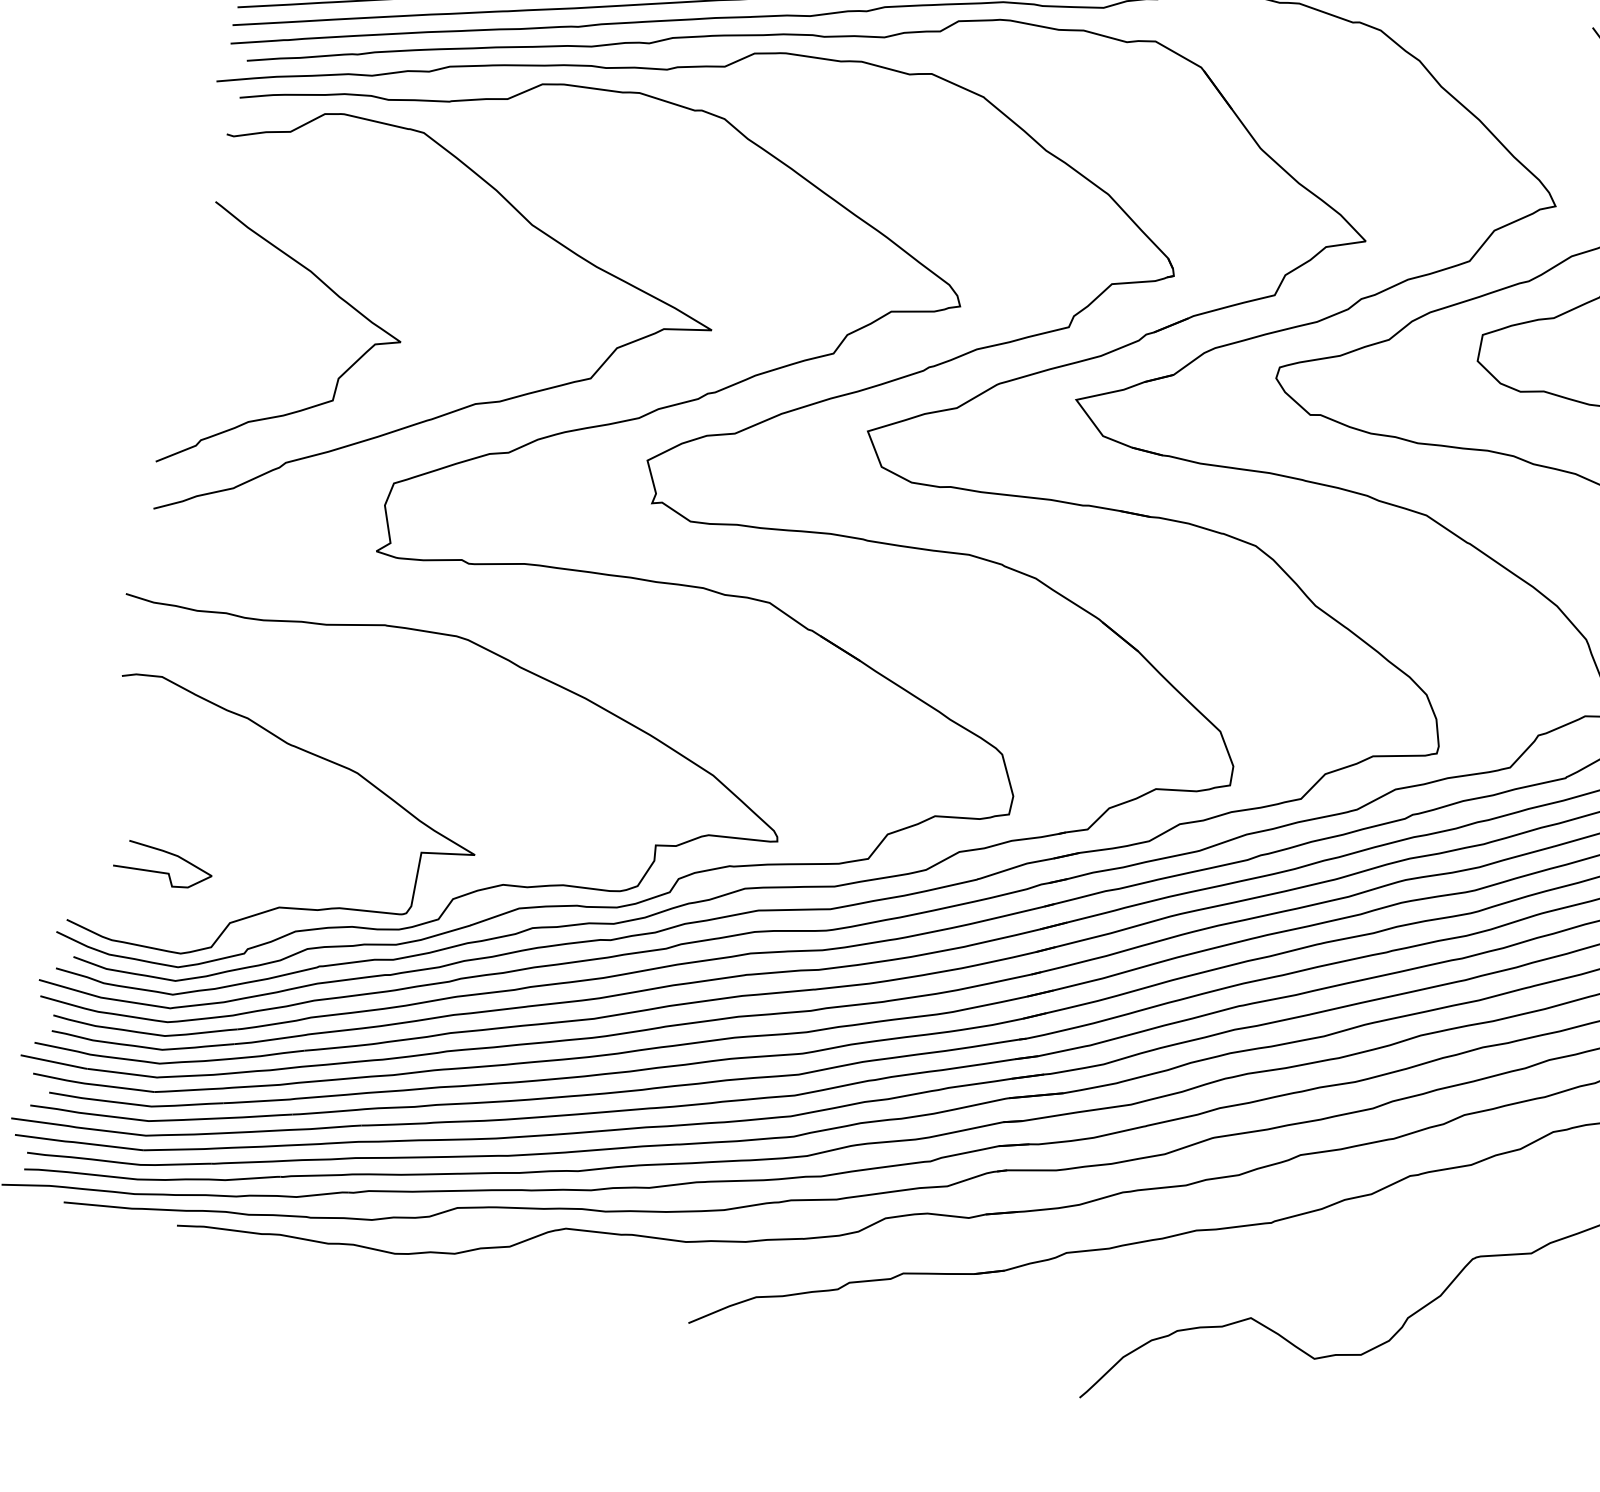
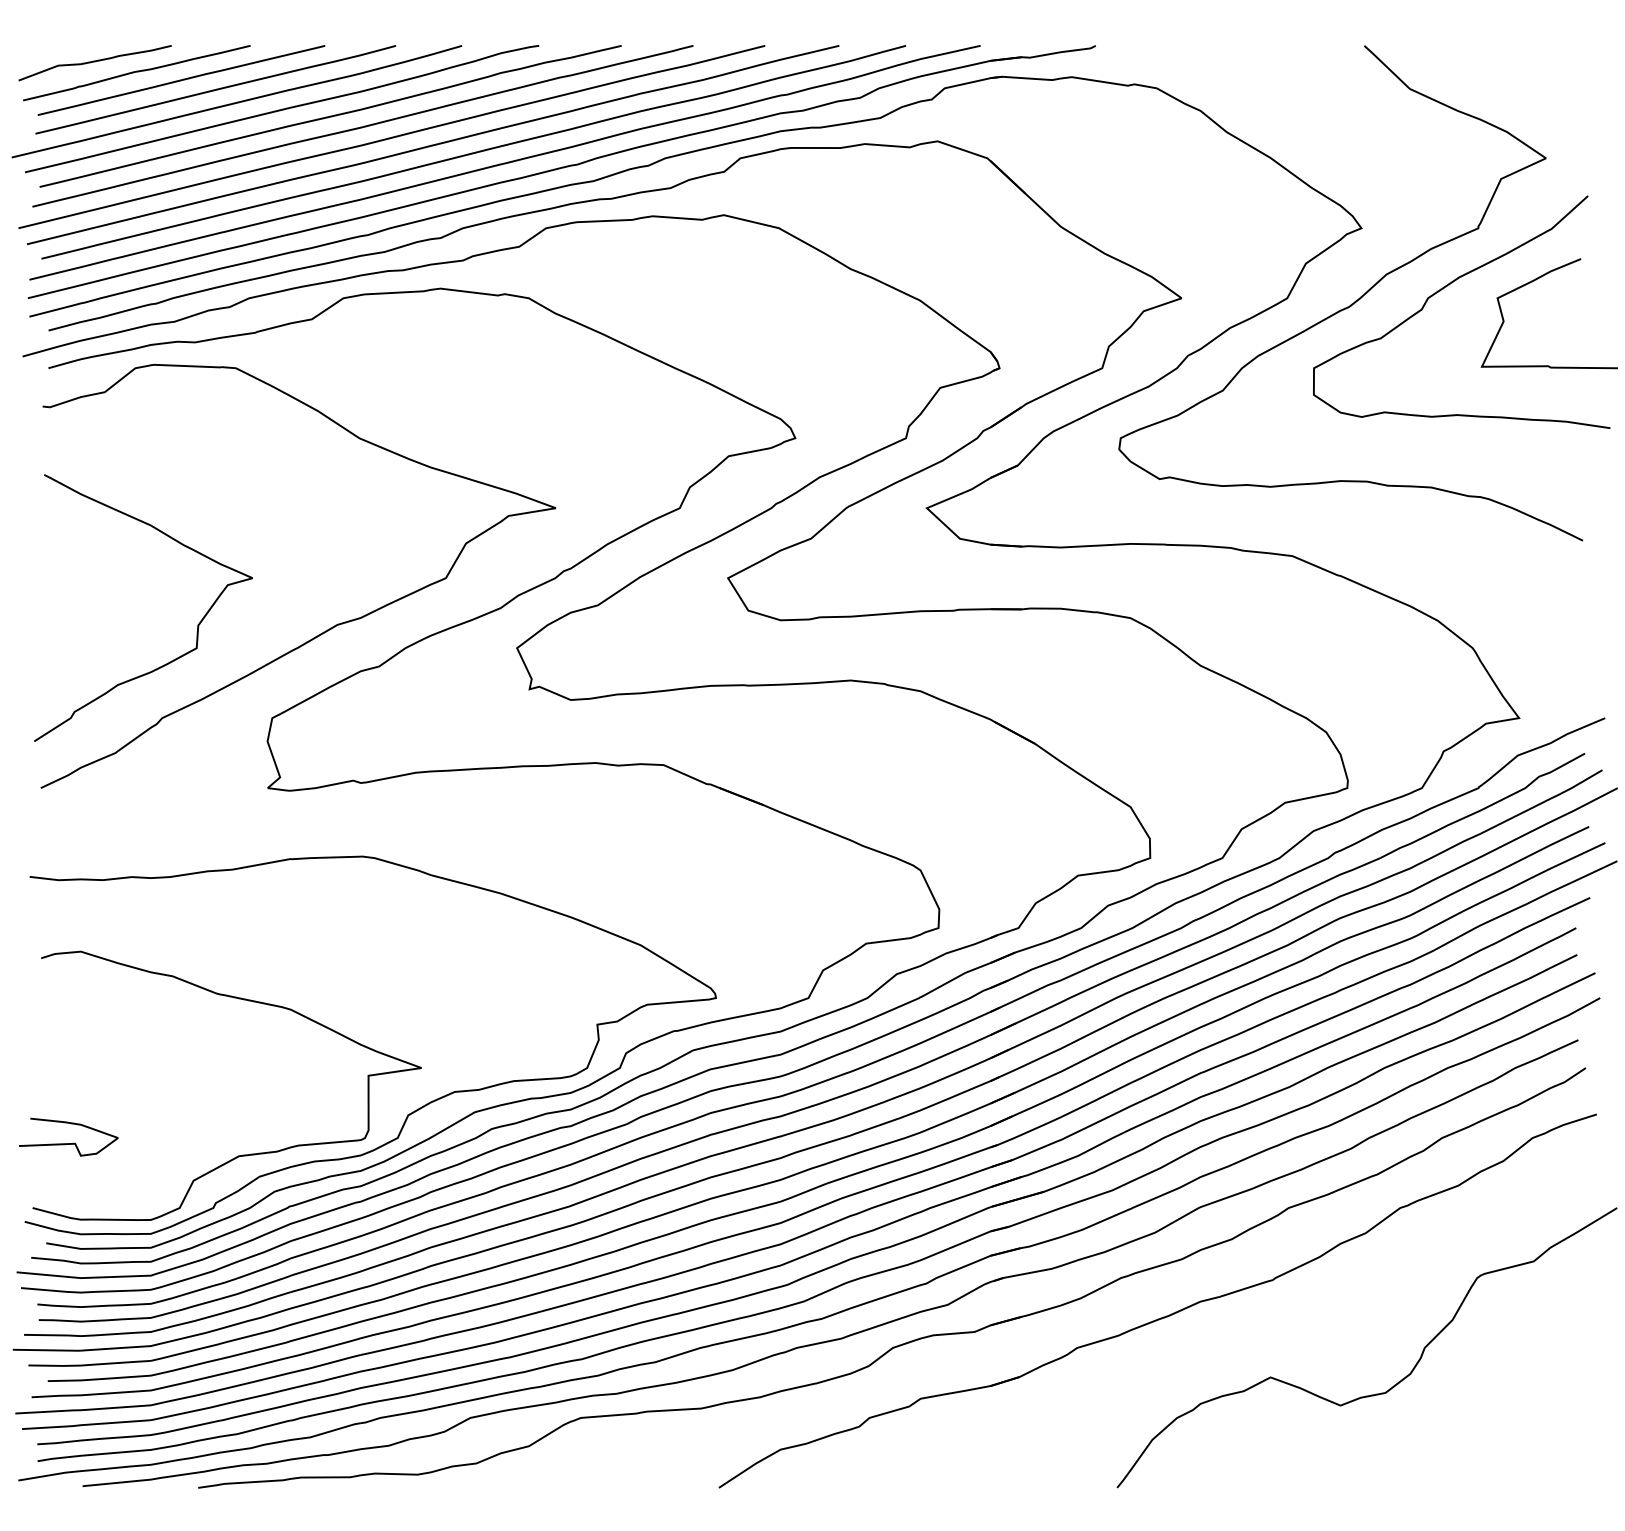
curve: (162, 872) -> (68, 1143), moved

